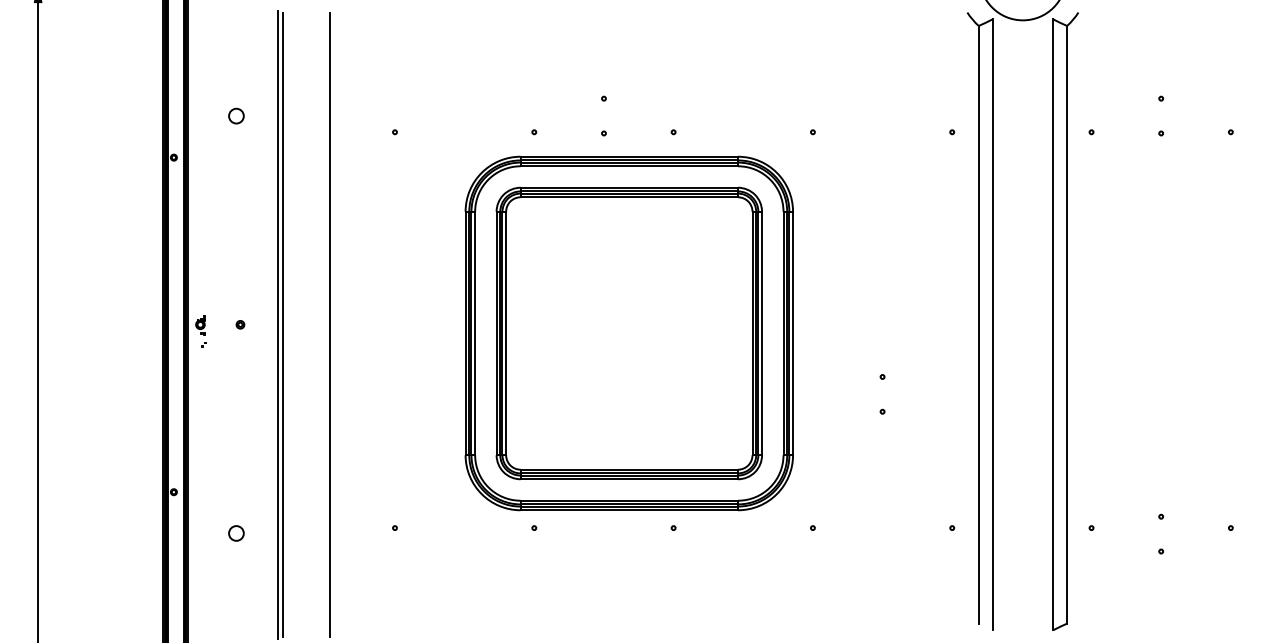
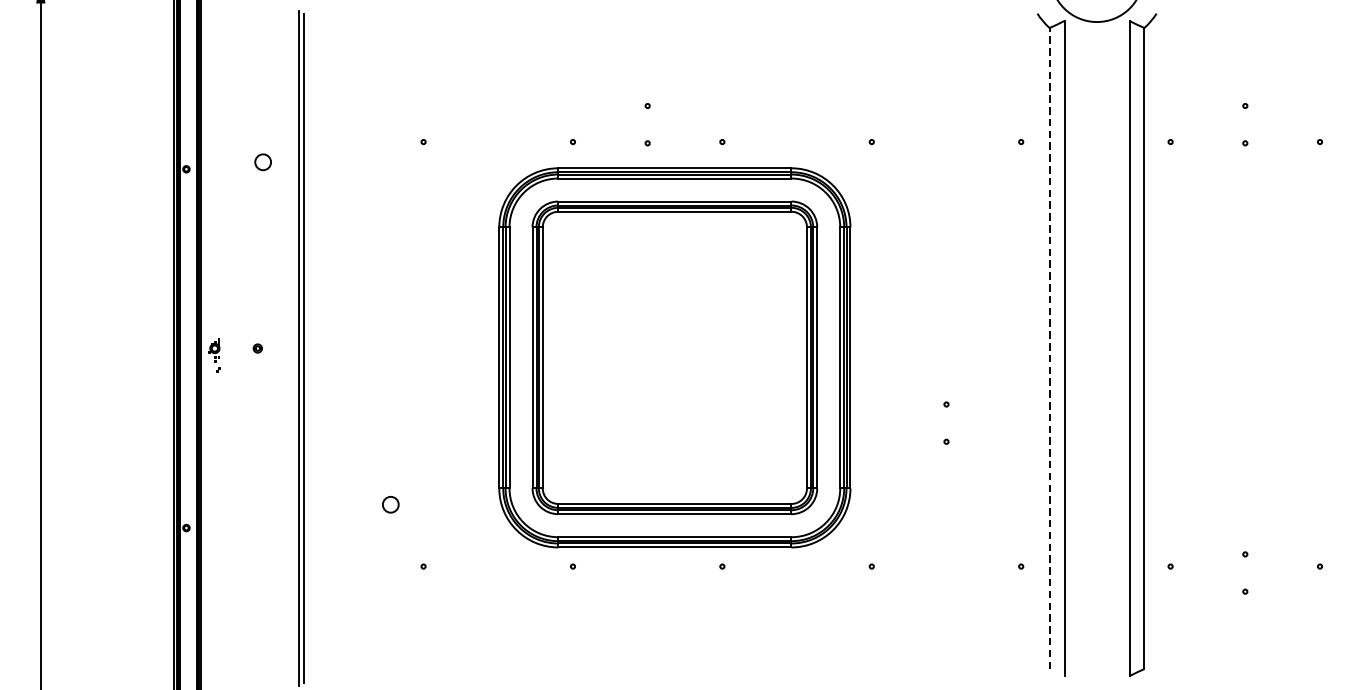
circle: (236, 115) -> (263, 161), moved
line: (329, 324) -> (353, 348), removed
line: (978, 324) -> (1049, 348), solid -> dashed
circle: (236, 533) -> (390, 504), moved

